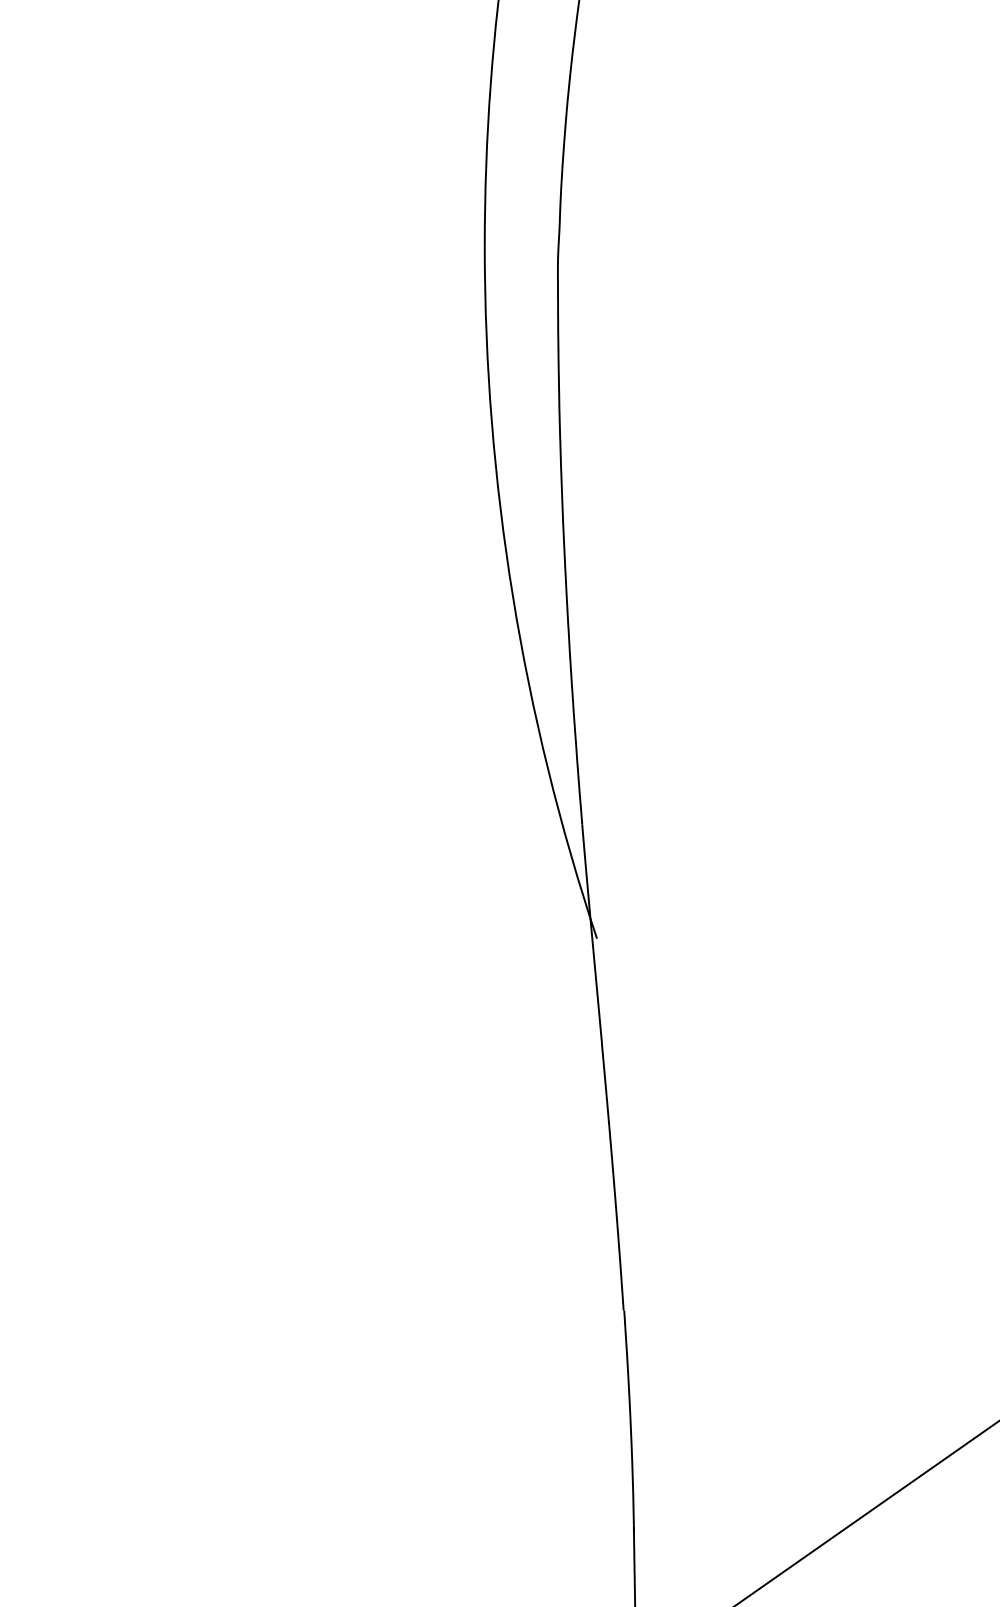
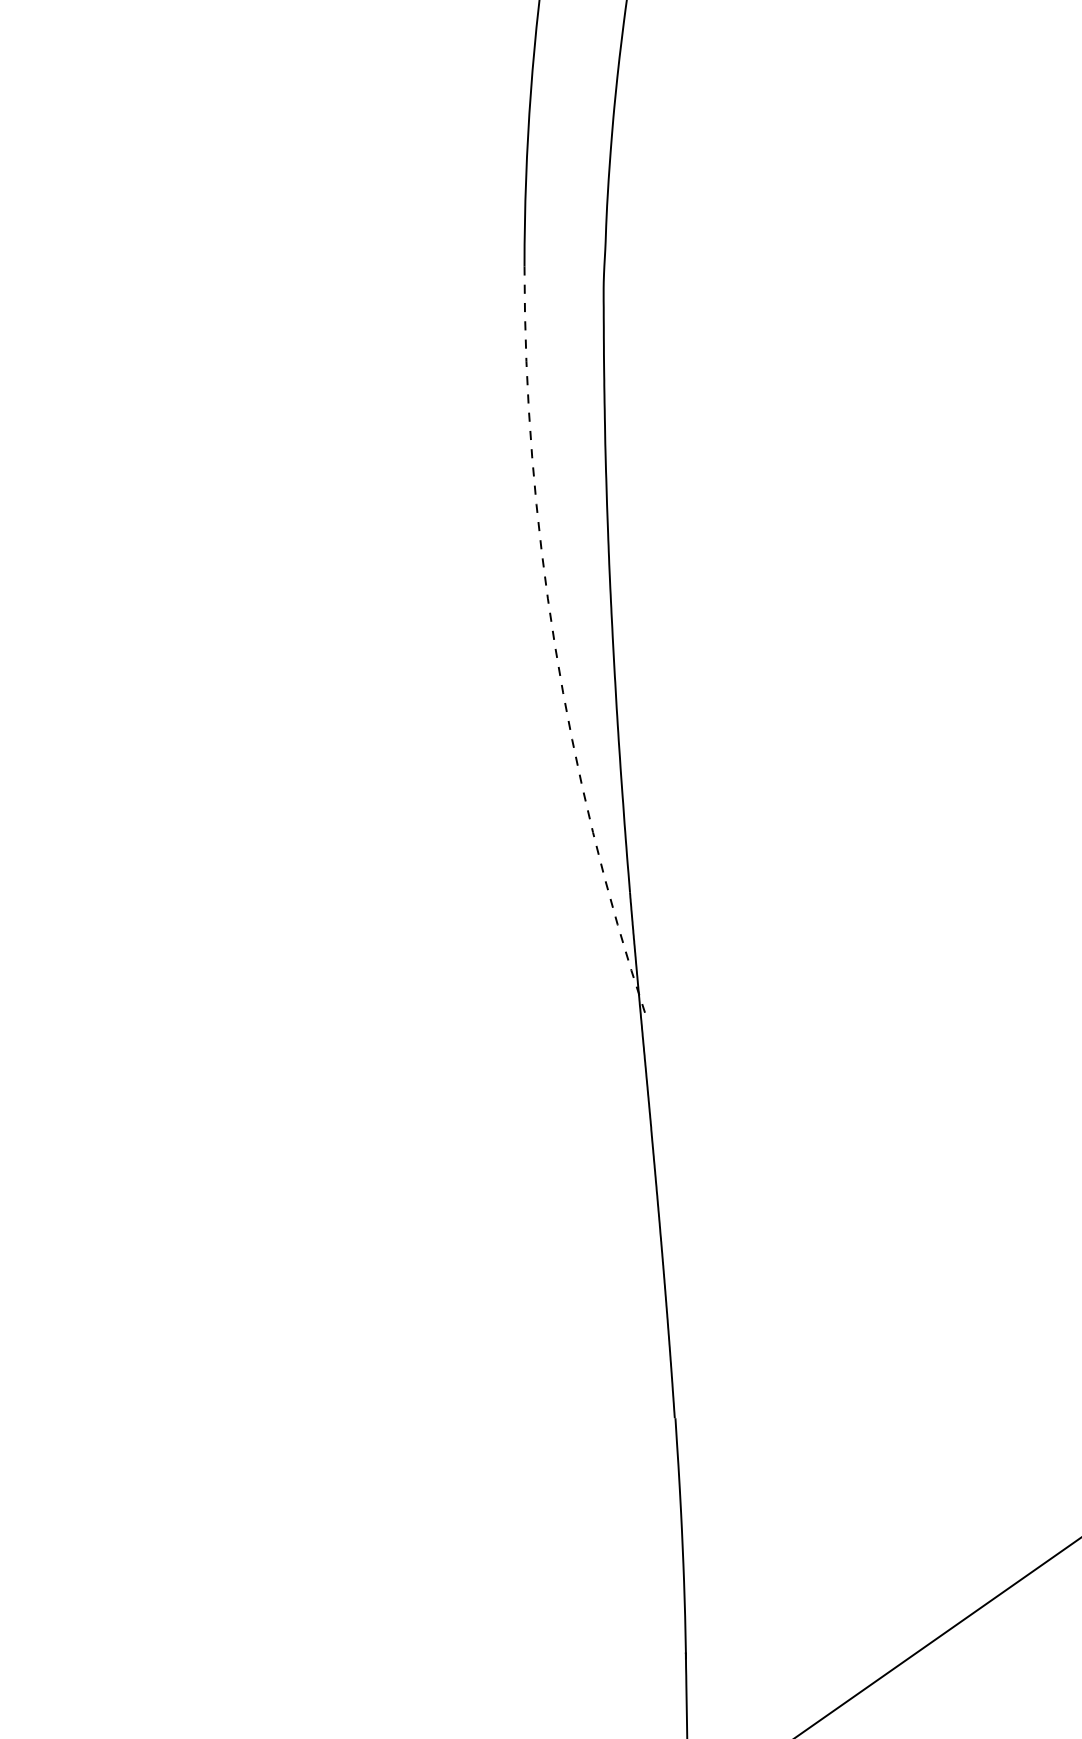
arc: (513, 596) -> (555, 645), solid -> dashed

